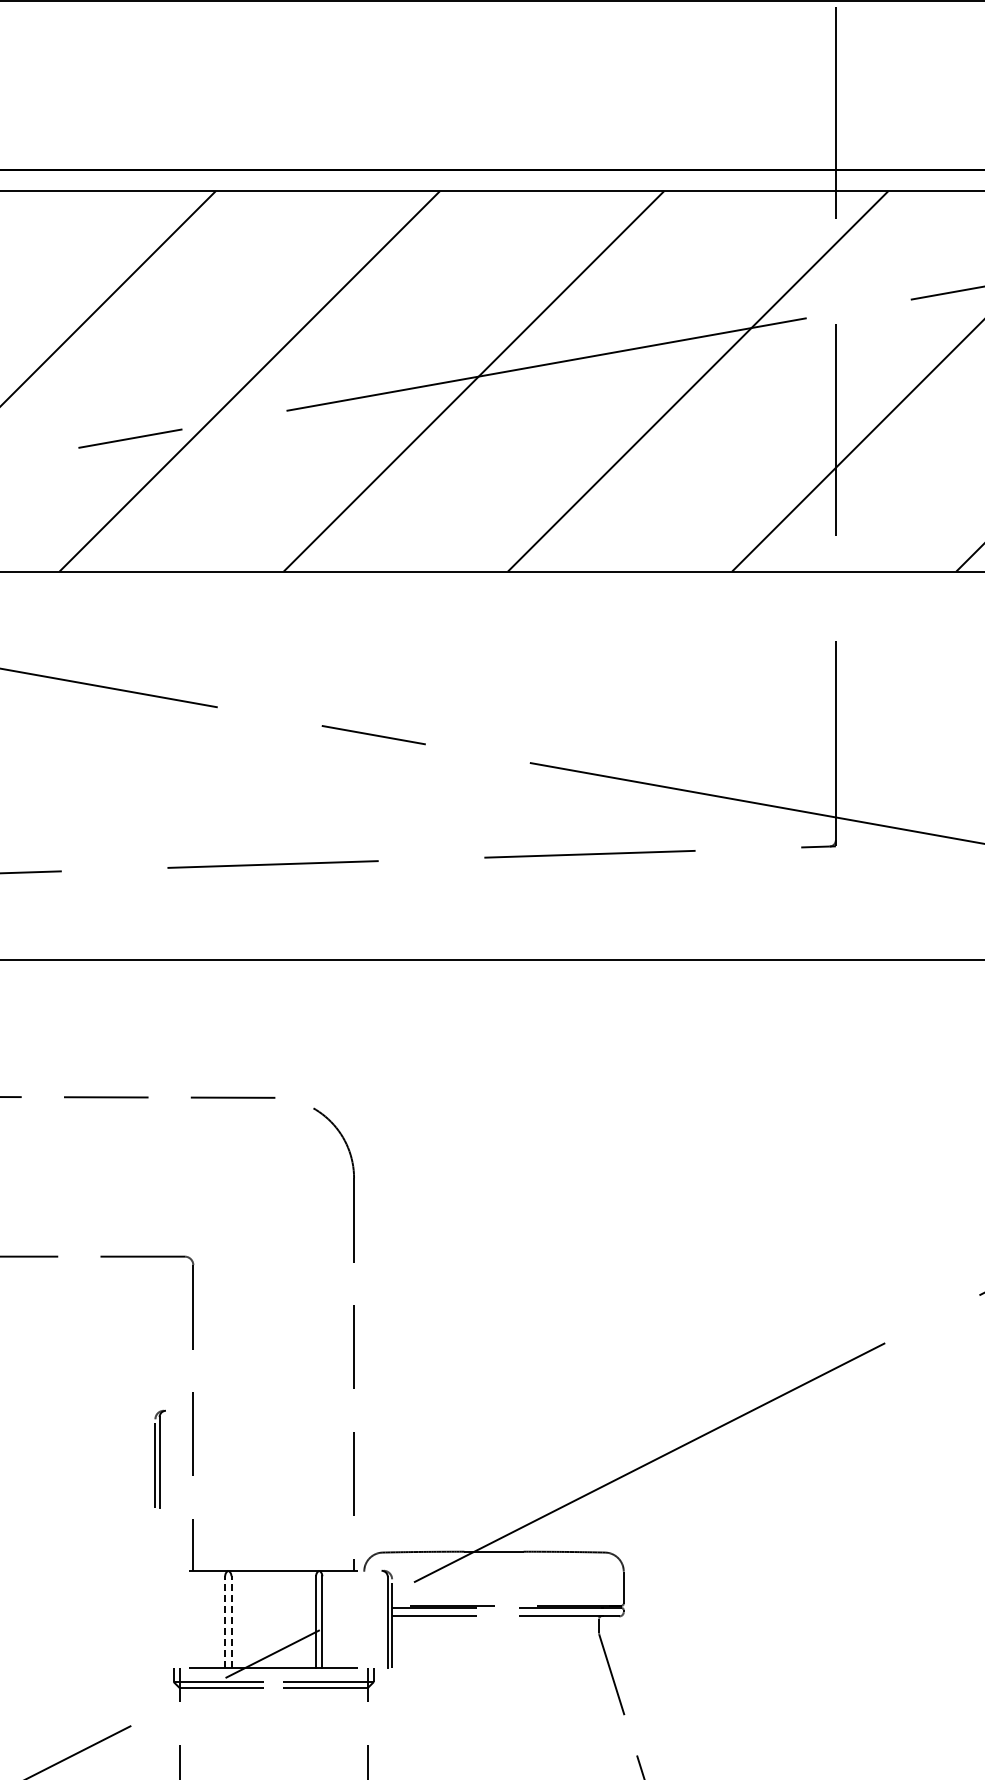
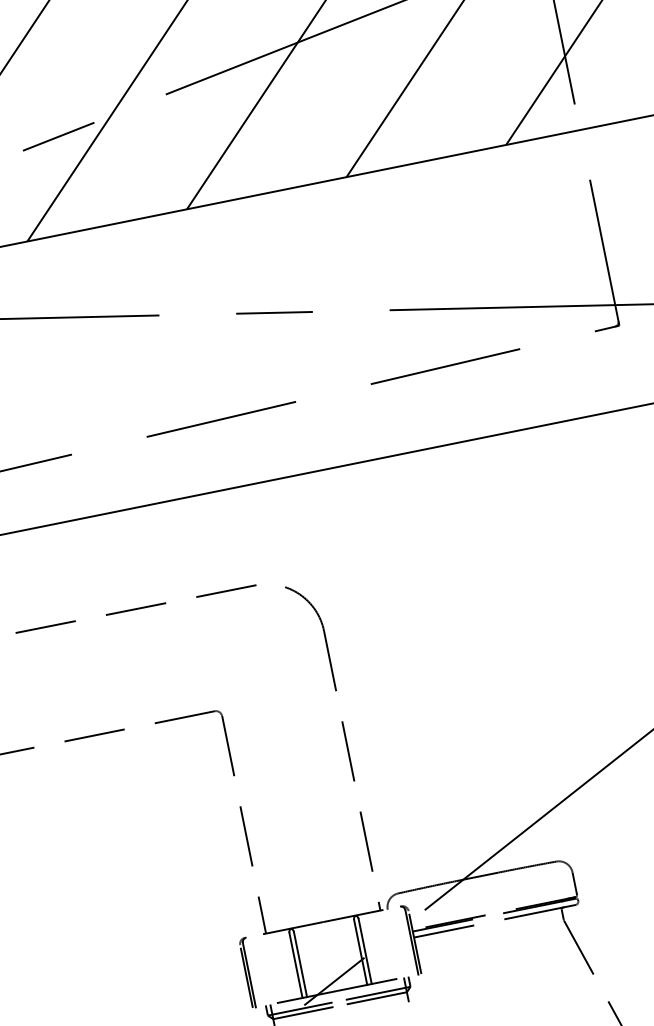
part: (159, 1458) -> (248, 972), moved
line: (225, 1621) -> (296, 965), dashed -> solid
line: (231, 1621) -> (300, 964), dashed -> solid

